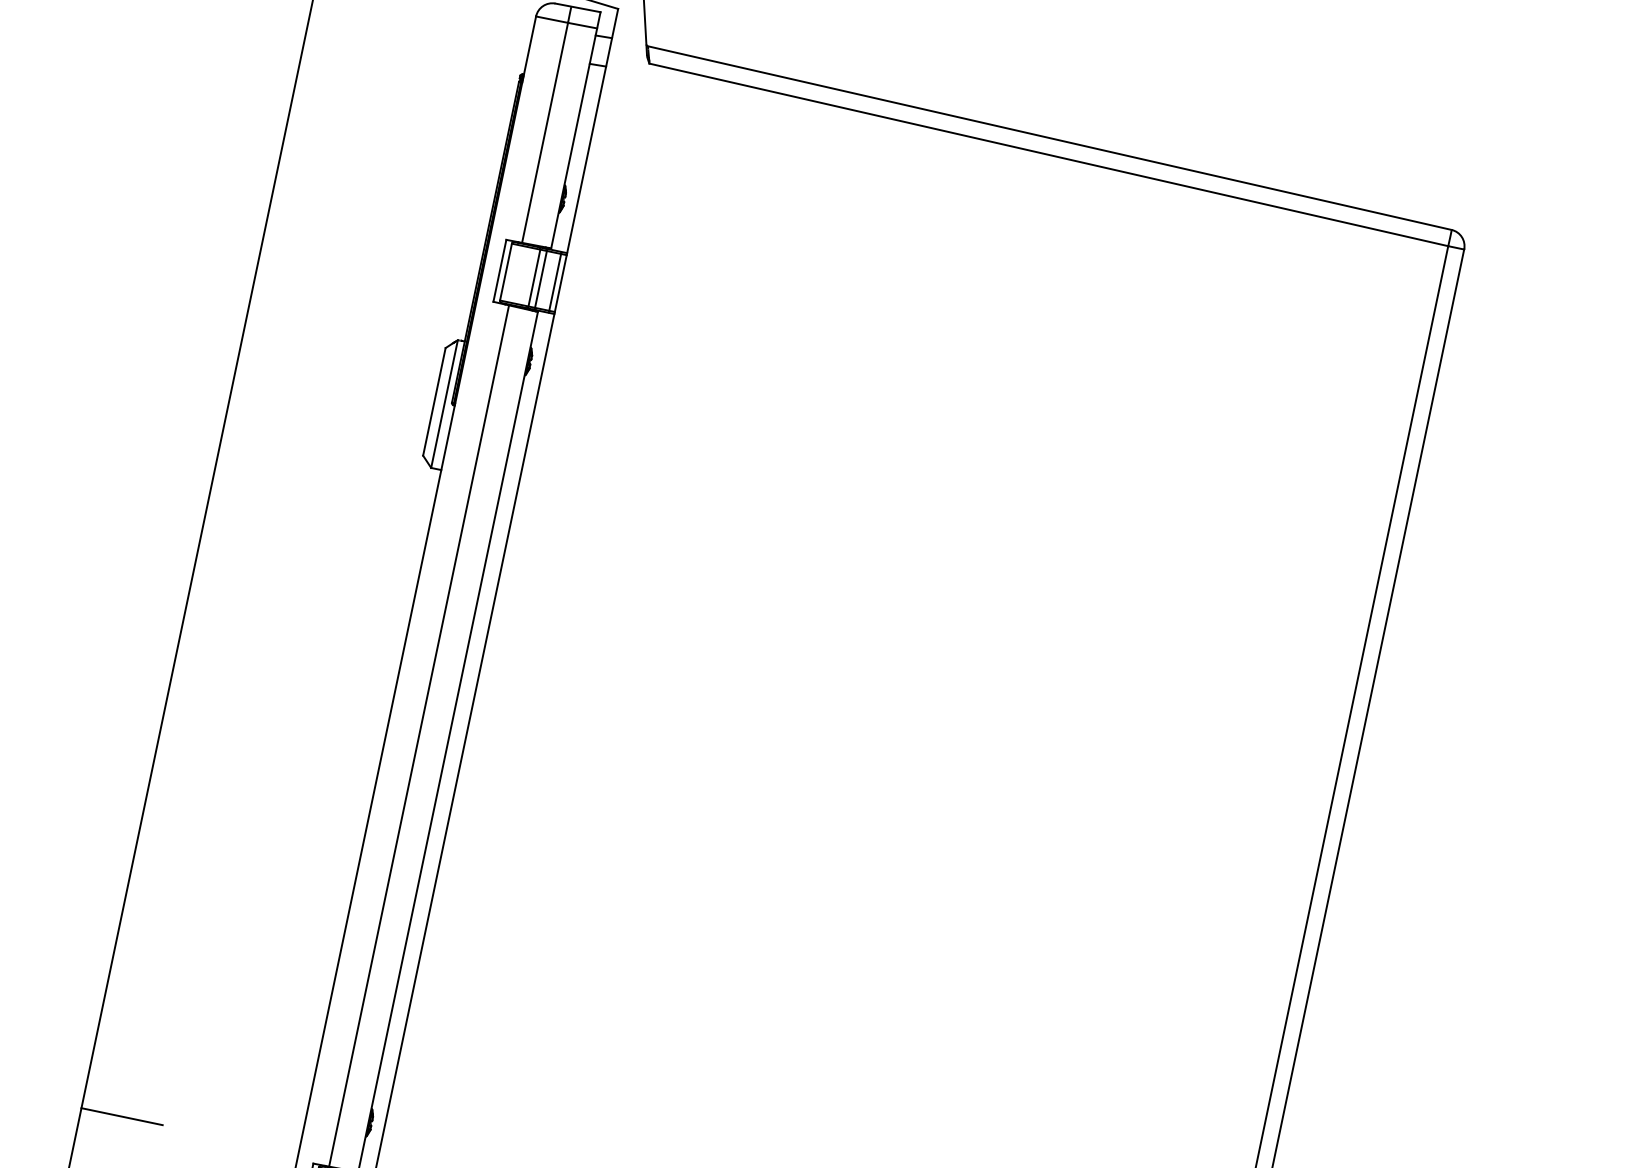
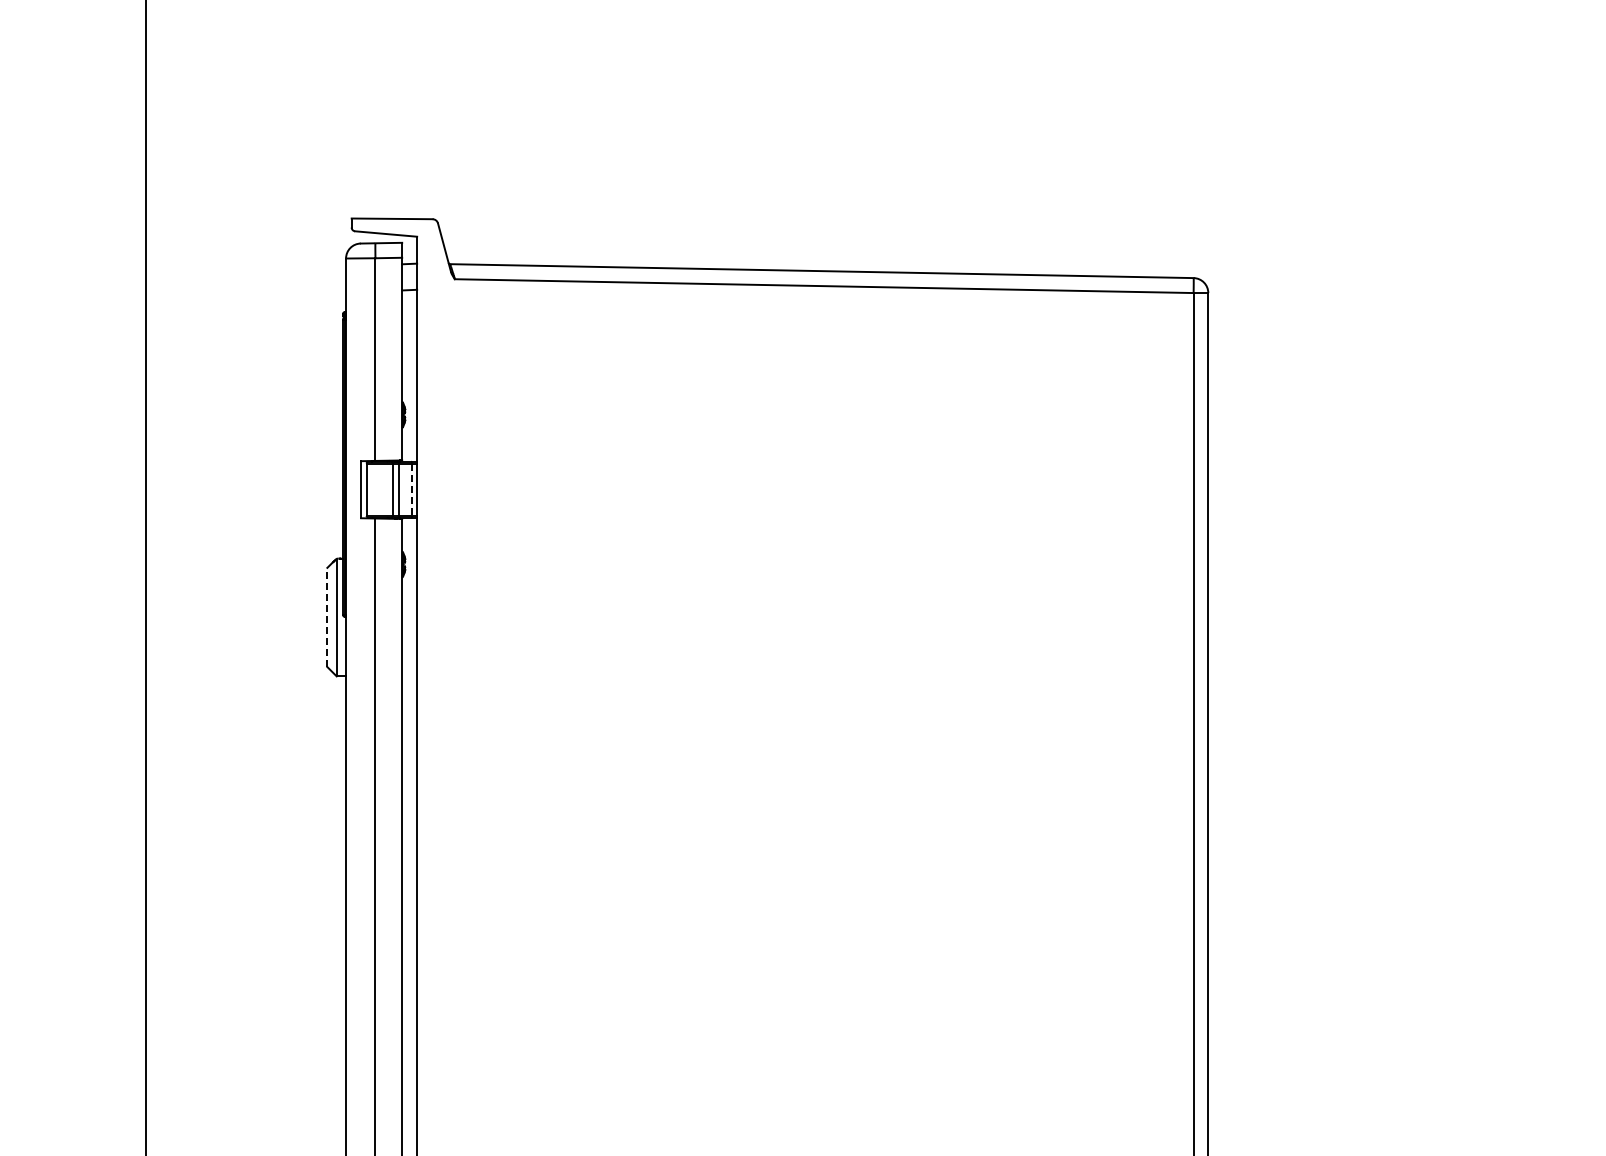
line: (554, 283) -> (411, 490), solid -> dashed
line: (434, 401) -> (327, 617), solid -> dashed

